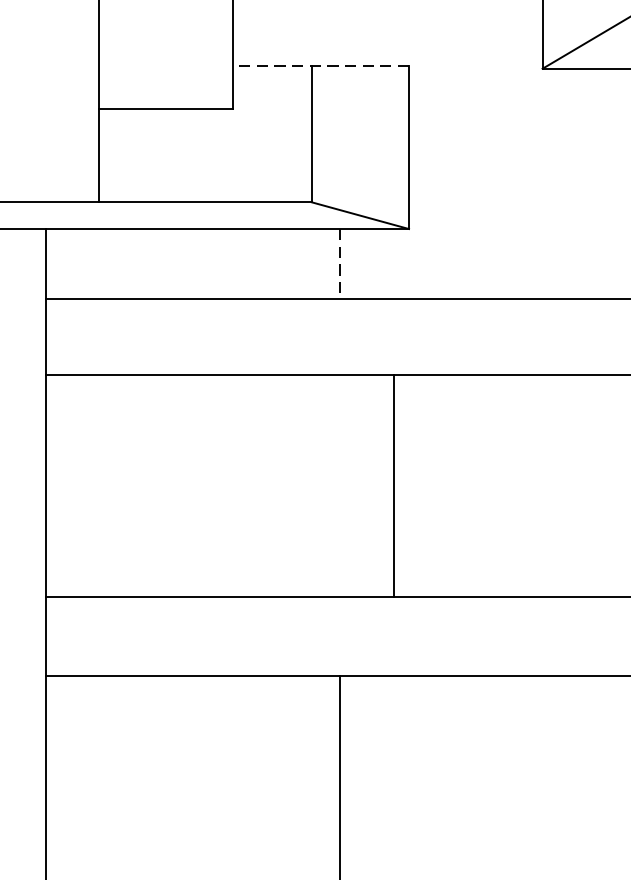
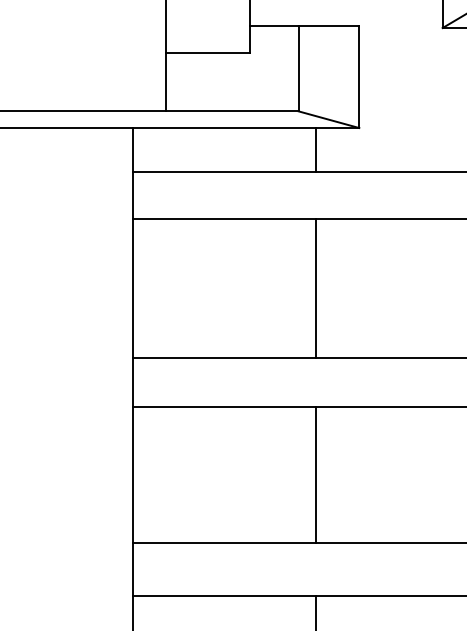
line: (321, 66) -> (304, 26), dashed -> solid
line: (340, 263) -> (316, 149), dashed -> solid
line: (394, 486) -> (316, 288), moved

